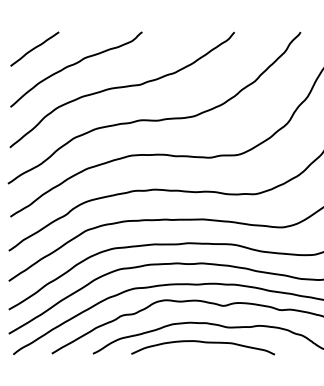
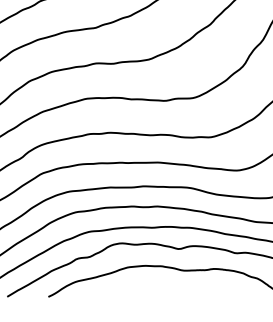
curve: (204, 343) -> (159, 286), removed

